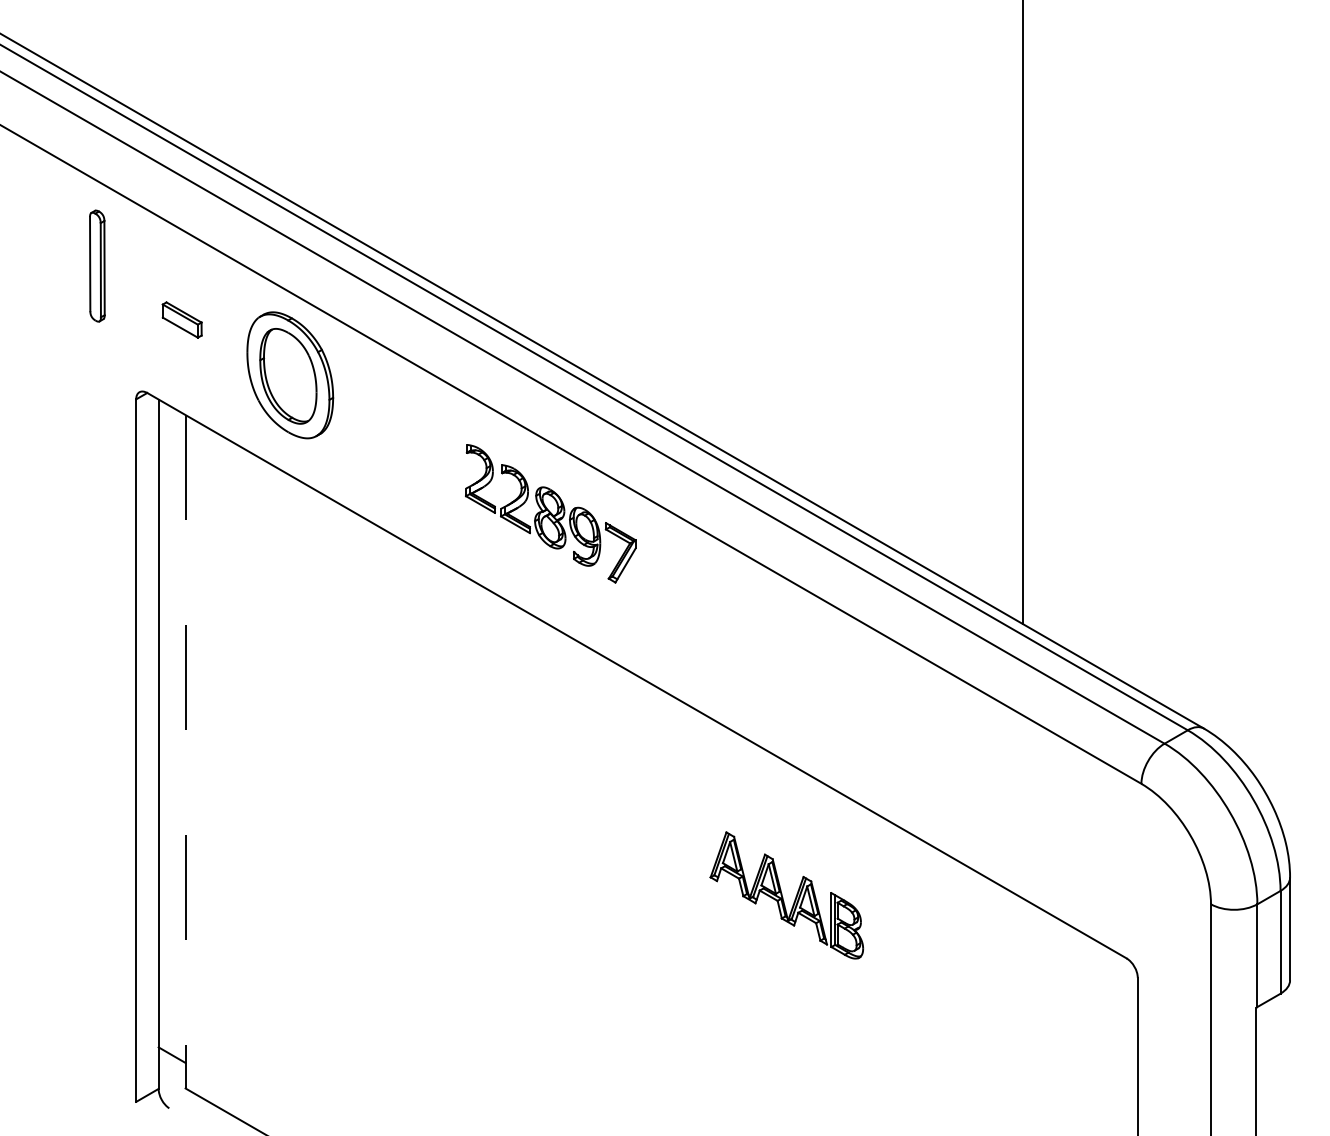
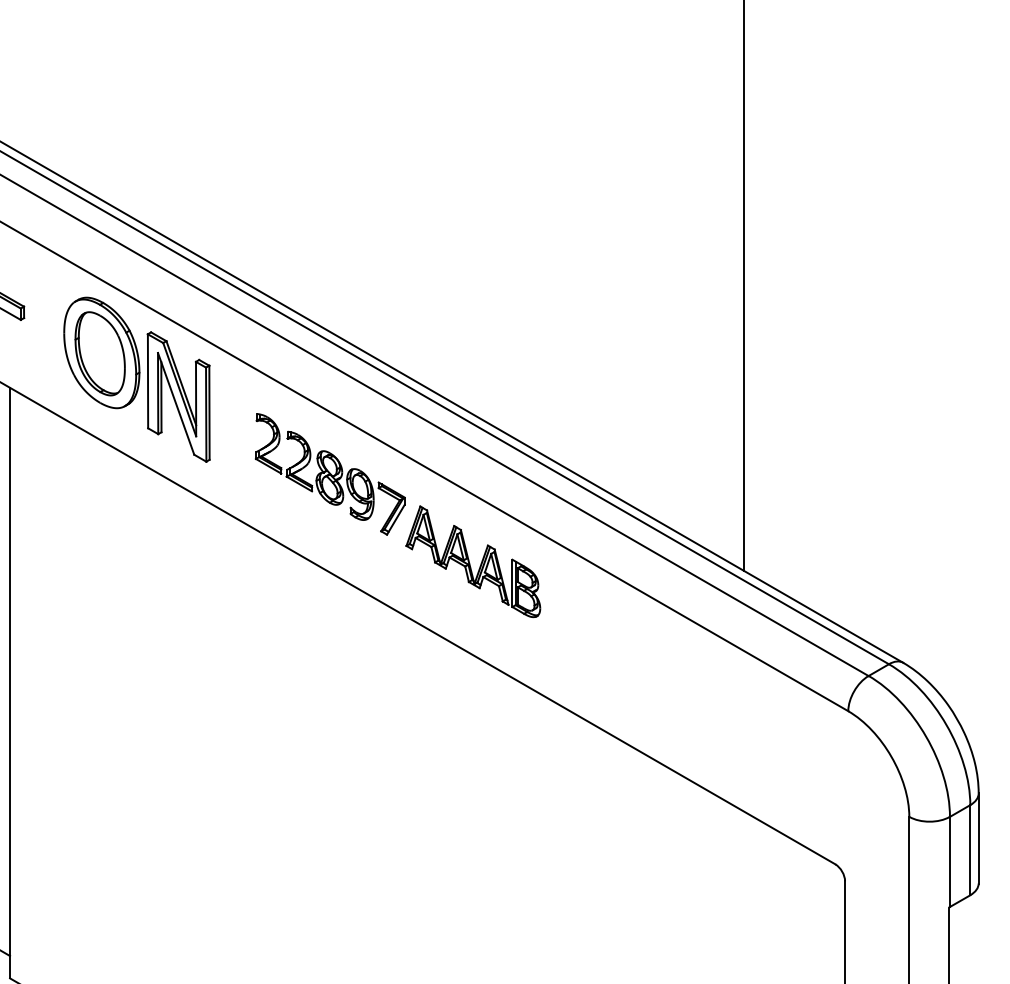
part: (377, 425) -> (178, 396), added
line: (185, 751) -> (9, 682), dashed -> solid
part: (786, 895) -> (473, 561), moved

